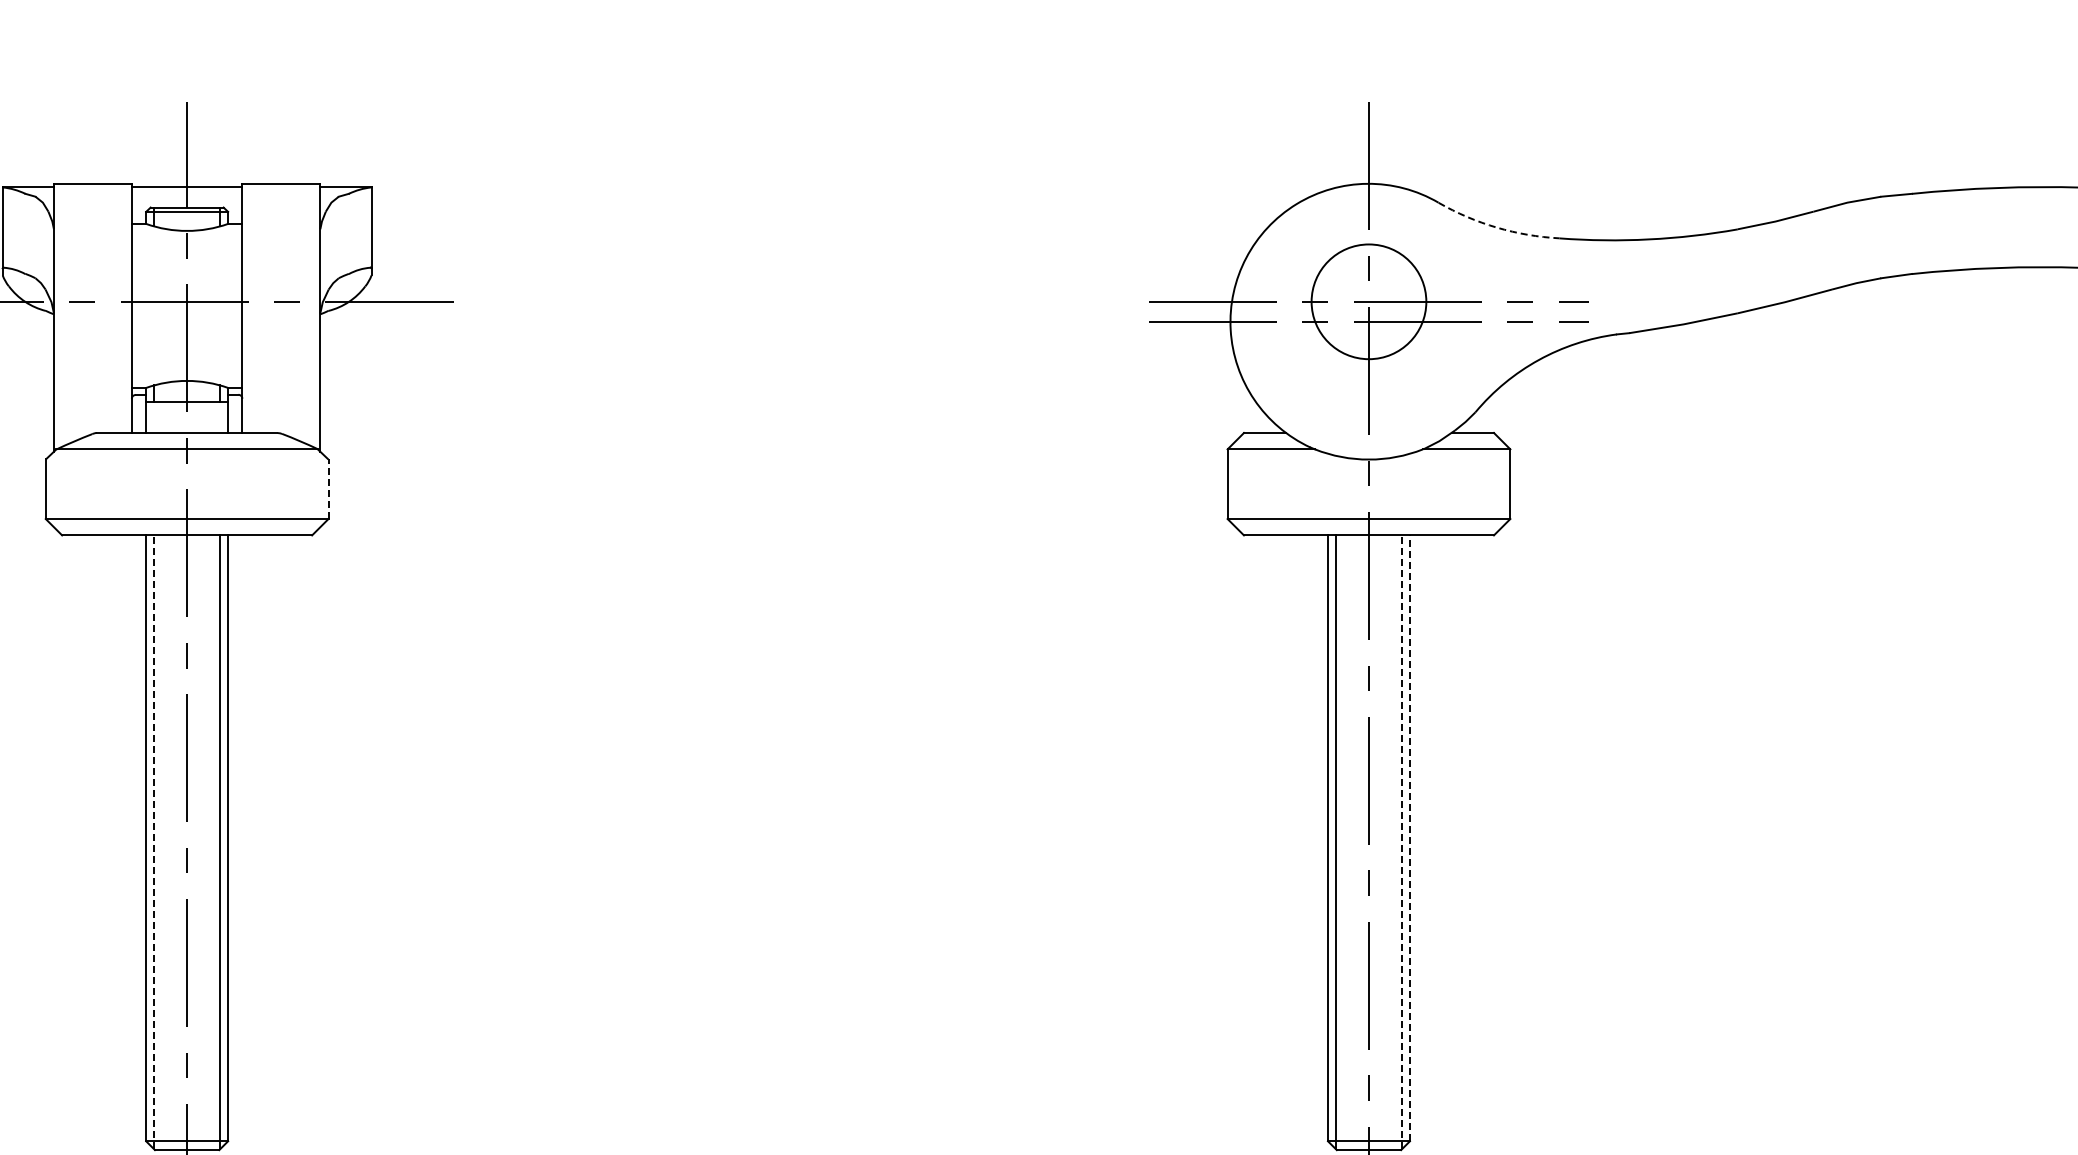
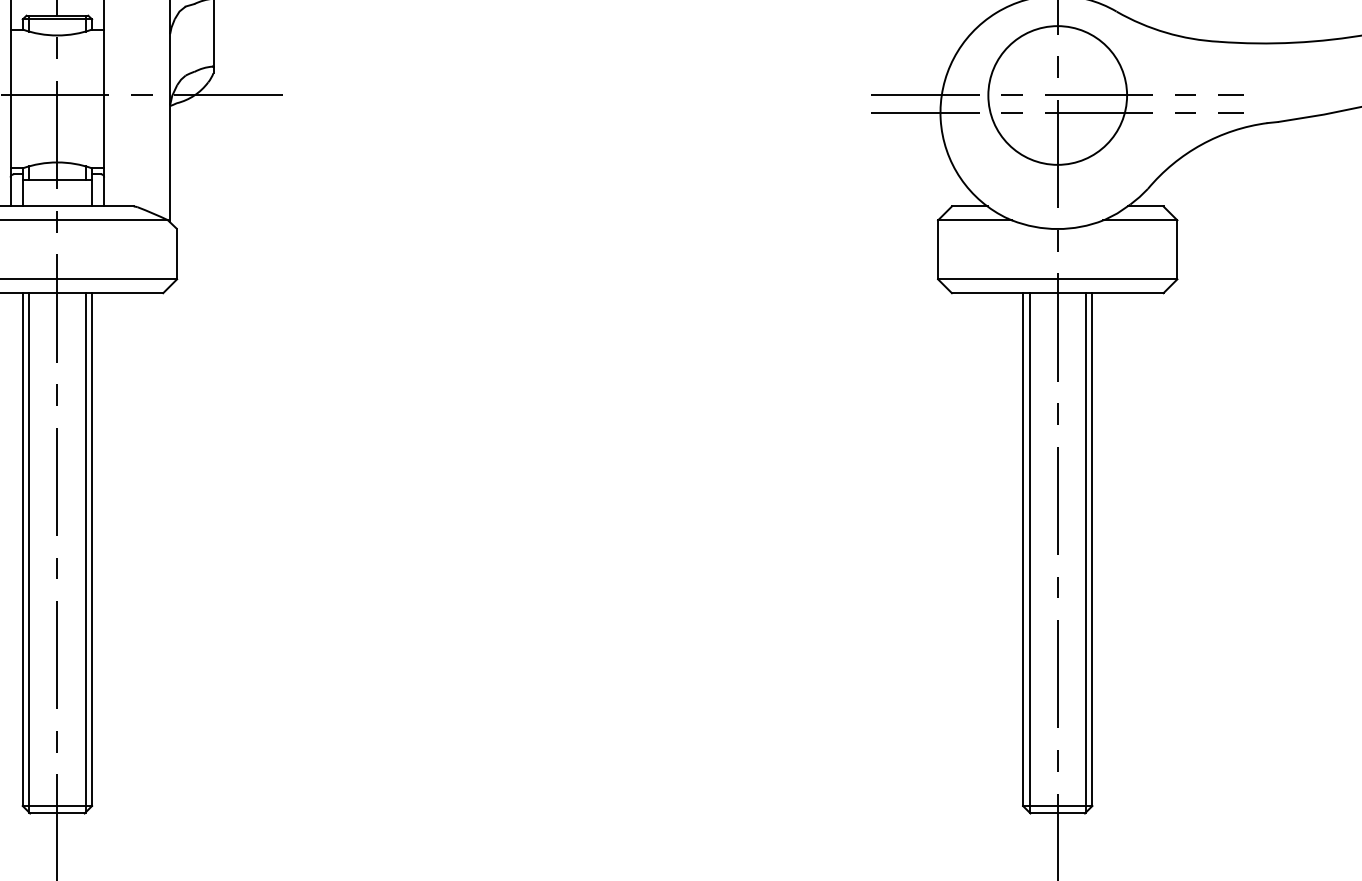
arc: (1497, 227) -> (1166, 32), dashed -> solid
circle: (1368, 301) -> (1057, 95), size x1.43
line: (328, 489) -> (177, 254), dashed -> solid
line: (1409, 838) -> (1092, 549), dashed -> solid
line: (153, 842) -> (28, 553), dashed -> solid
line: (1402, 842) -> (1086, 553), dashed -> solid

